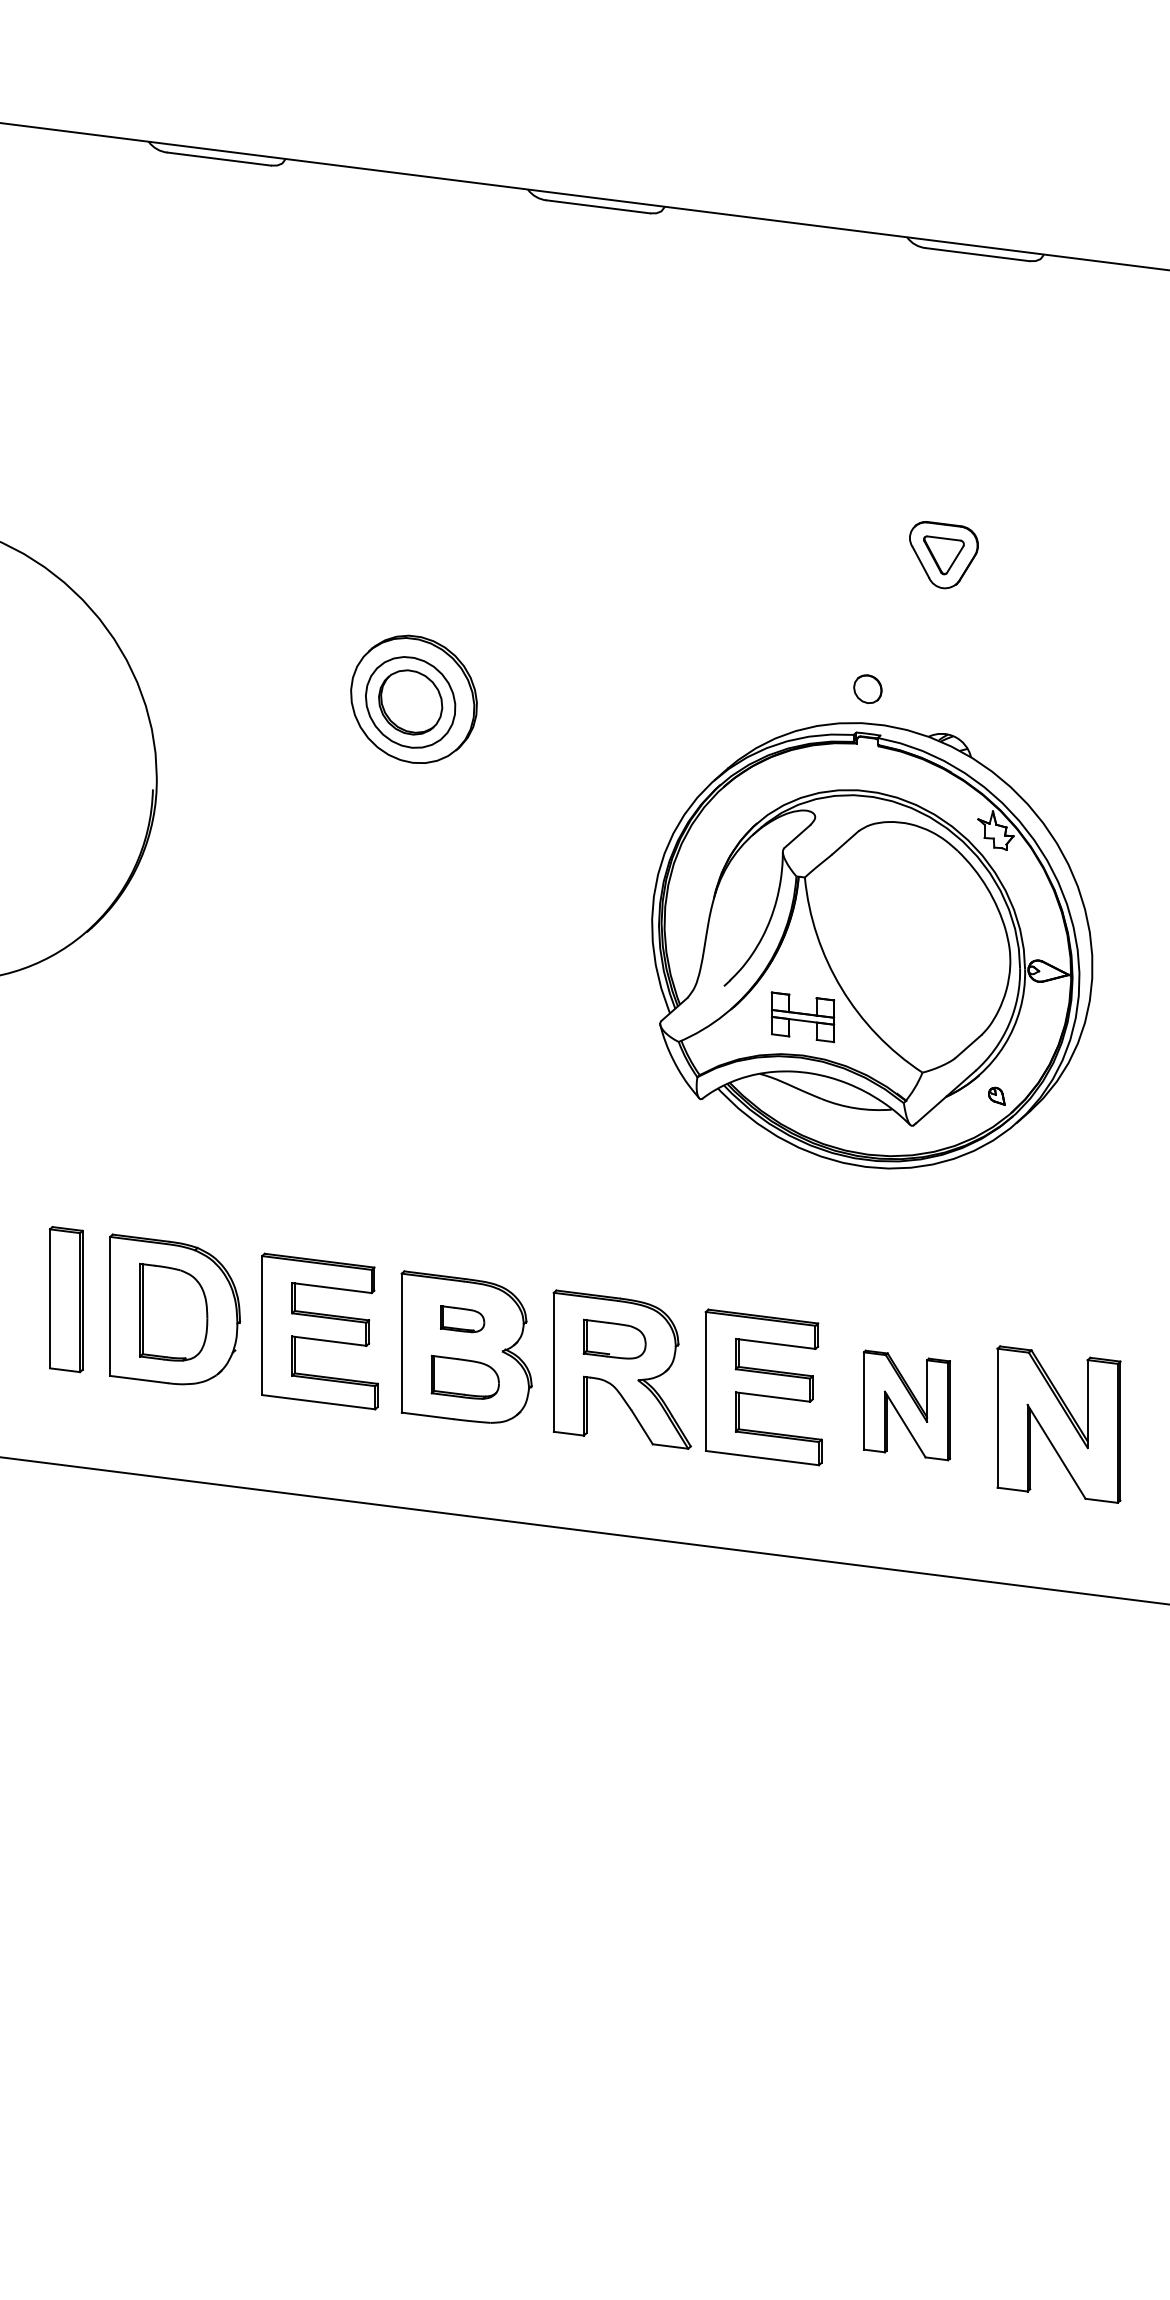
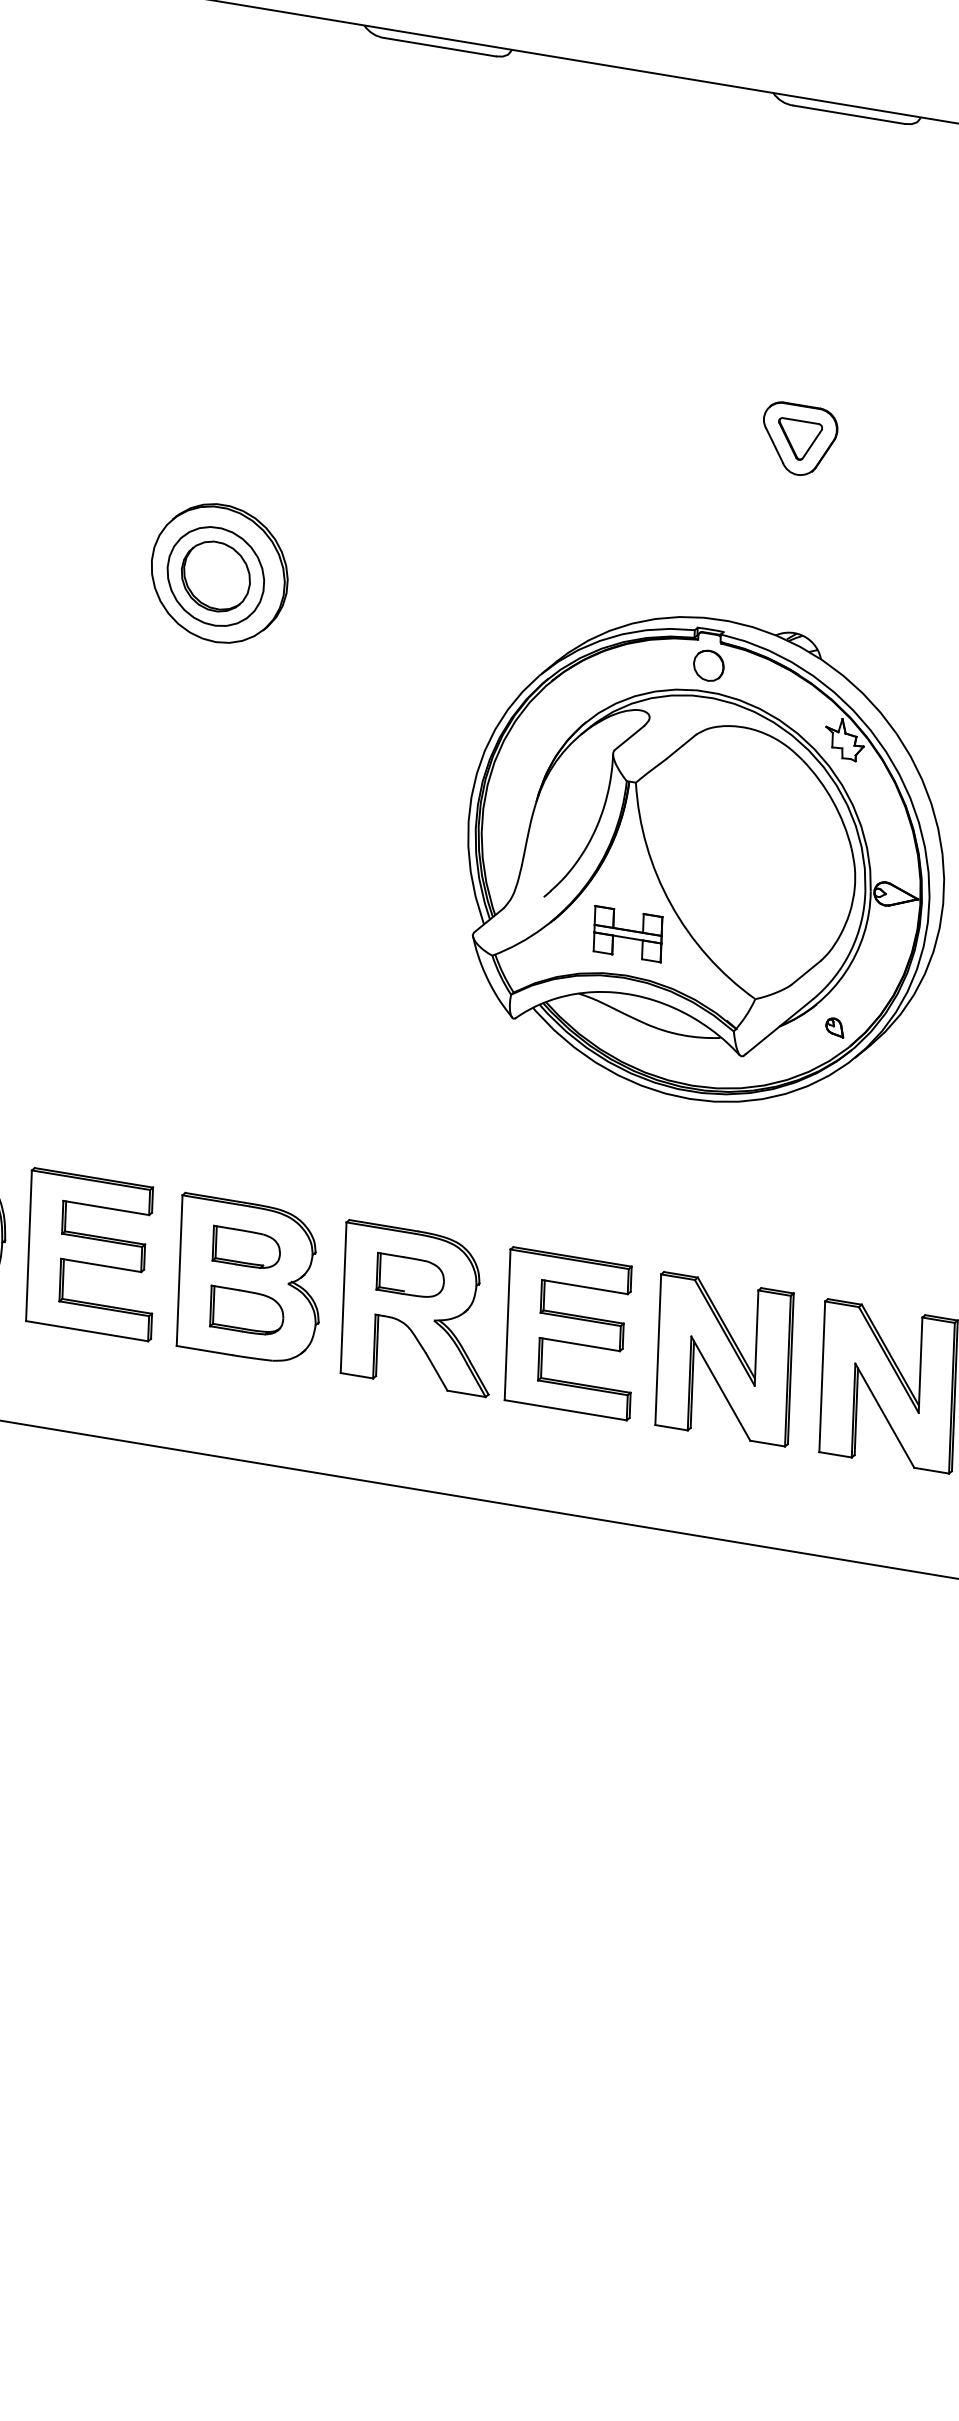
part: (867, 688) -> (708, 664), moved
part: (462, 1318) -> (246, 1246), size x1.43
part: (906, 1405) -> (724, 1359), size x1.43

